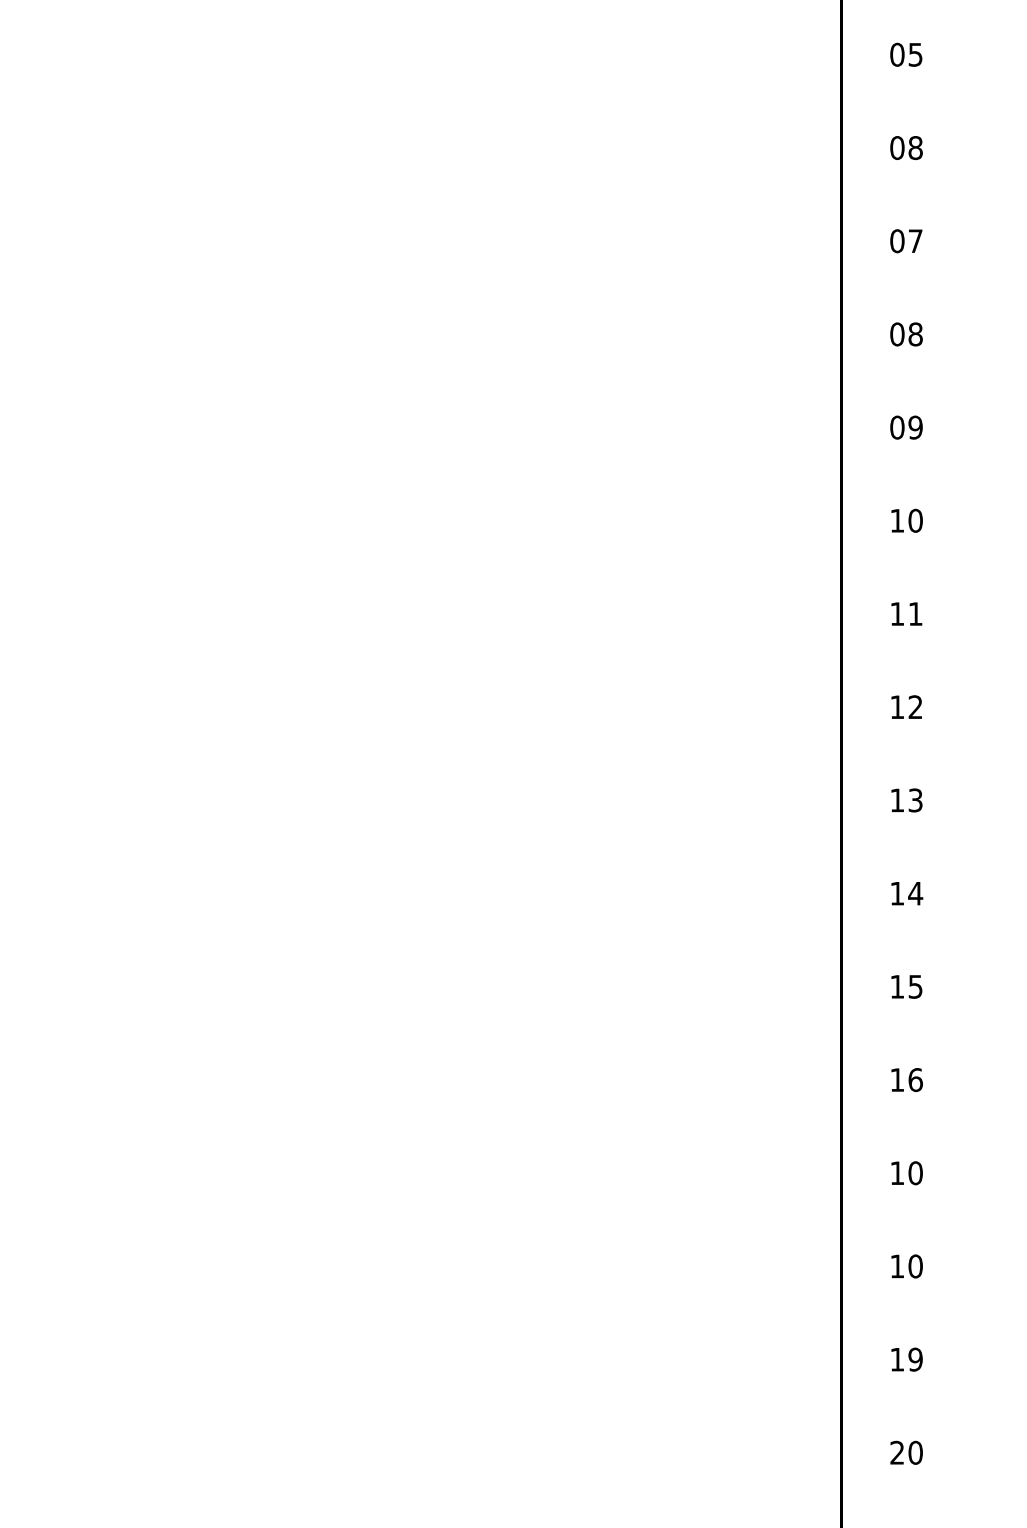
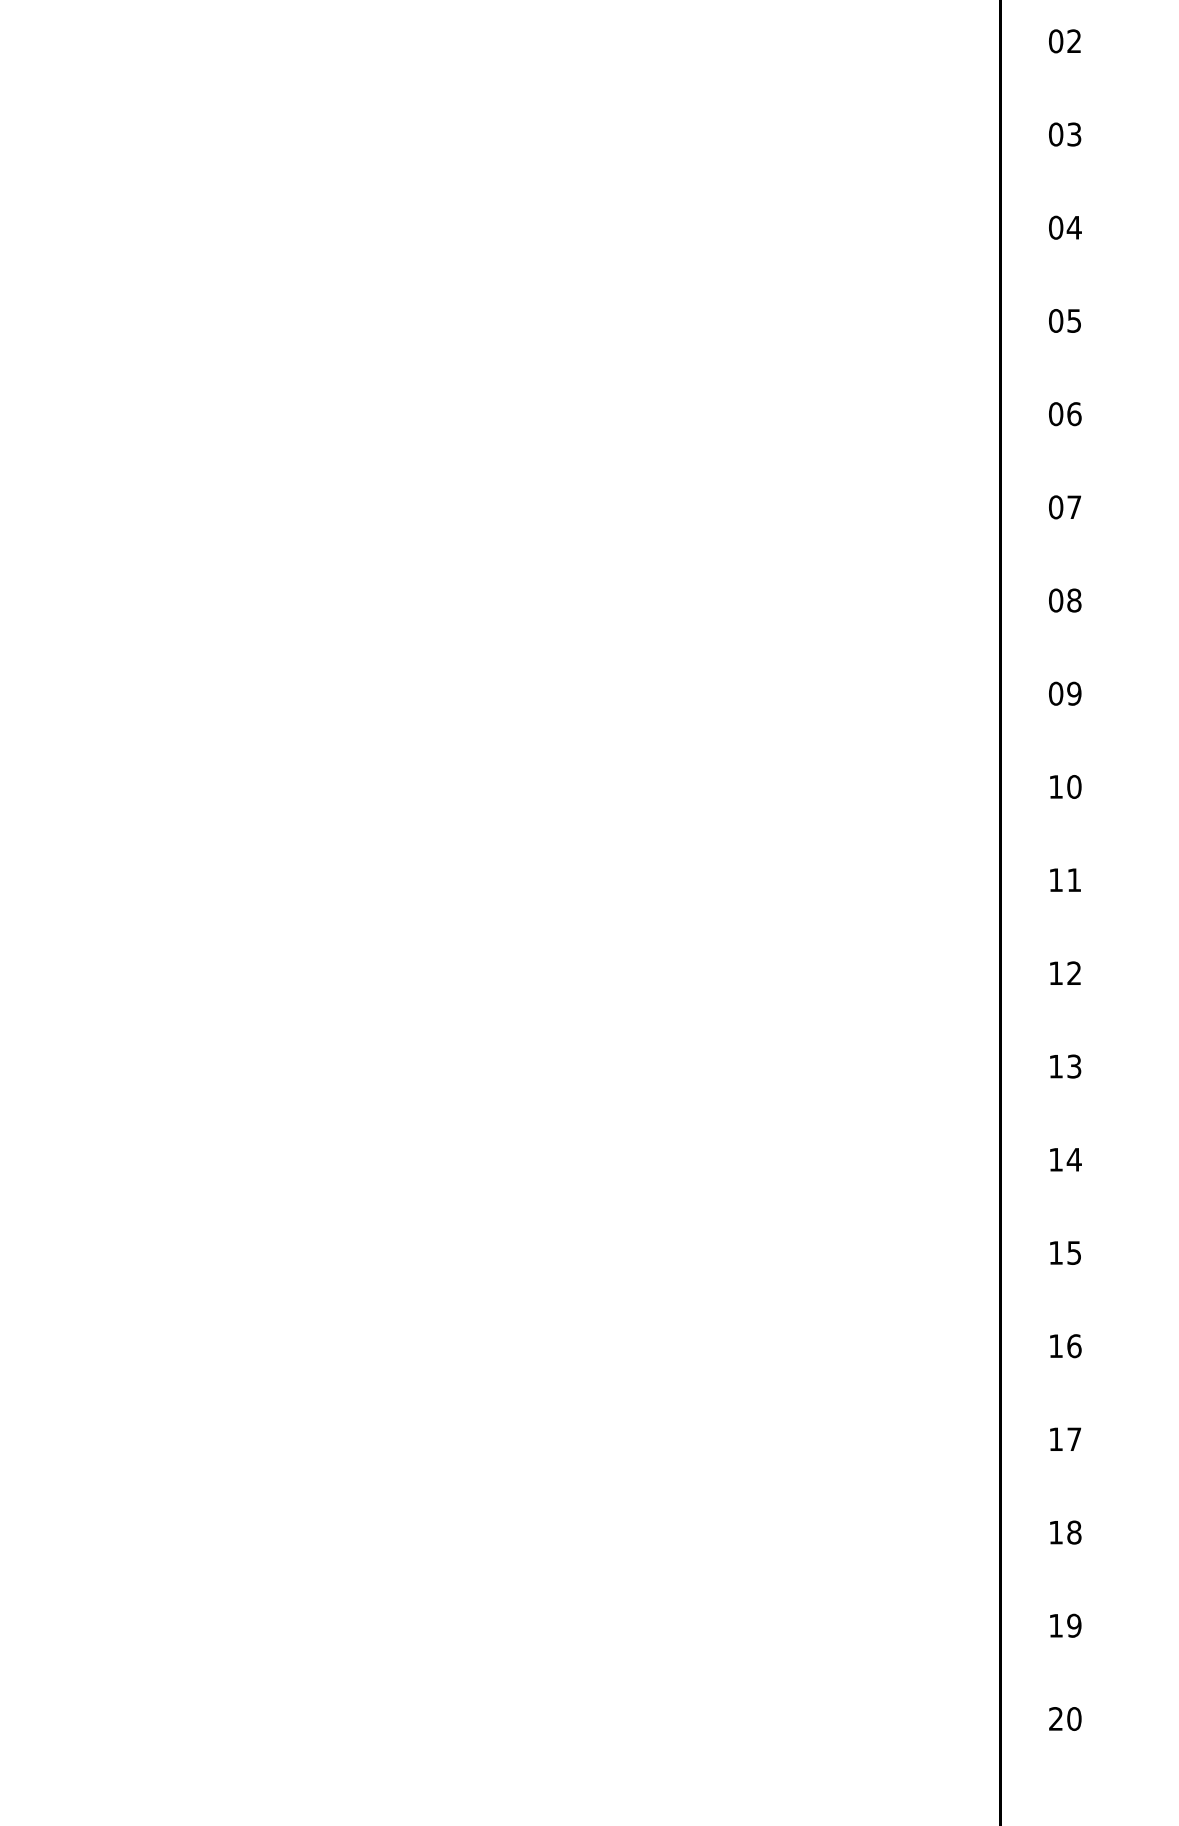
text: (915, 147) -> (1074, 413), 08 -> 06
text: (915, 1173) -> (1074, 1439), 10 -> 17
text: (915, 1266) -> (1074, 1532), 10 -> 18

